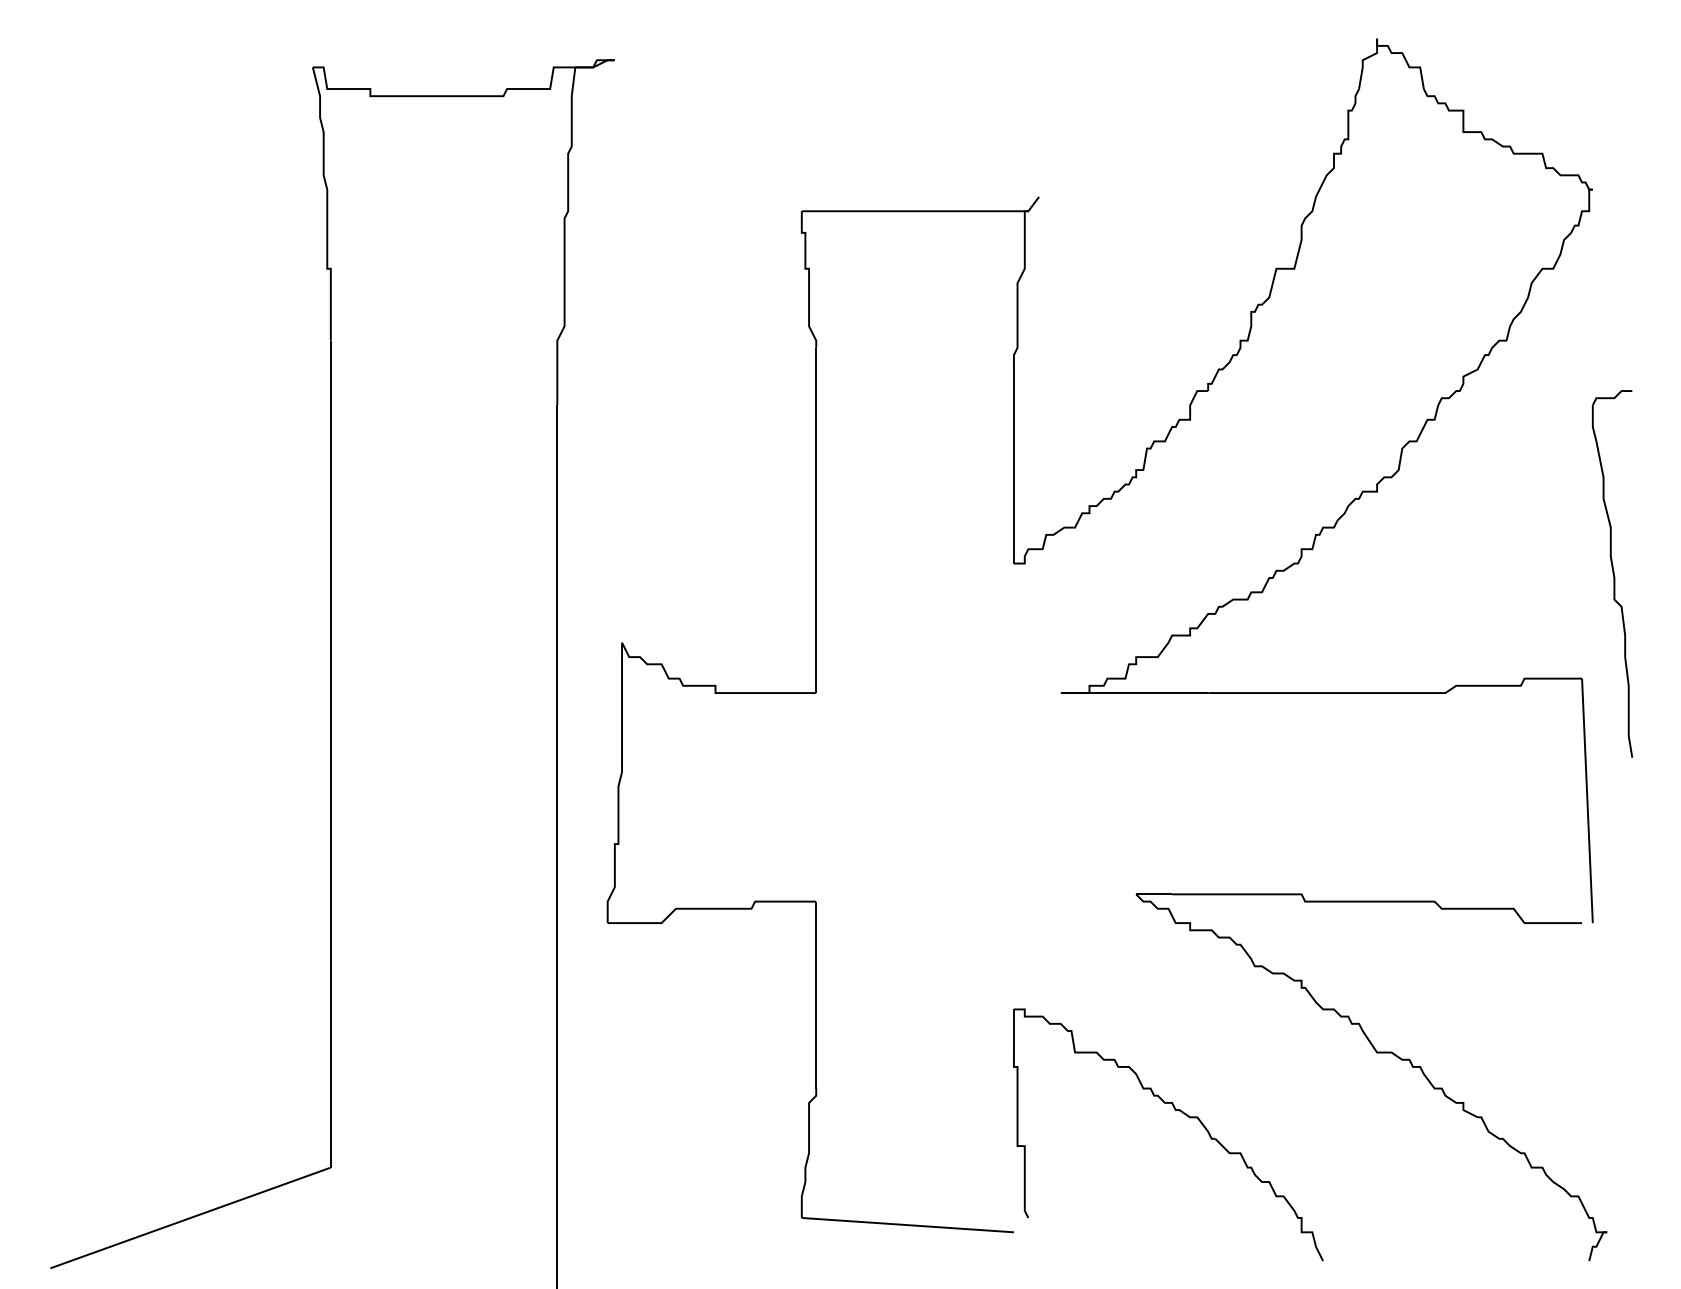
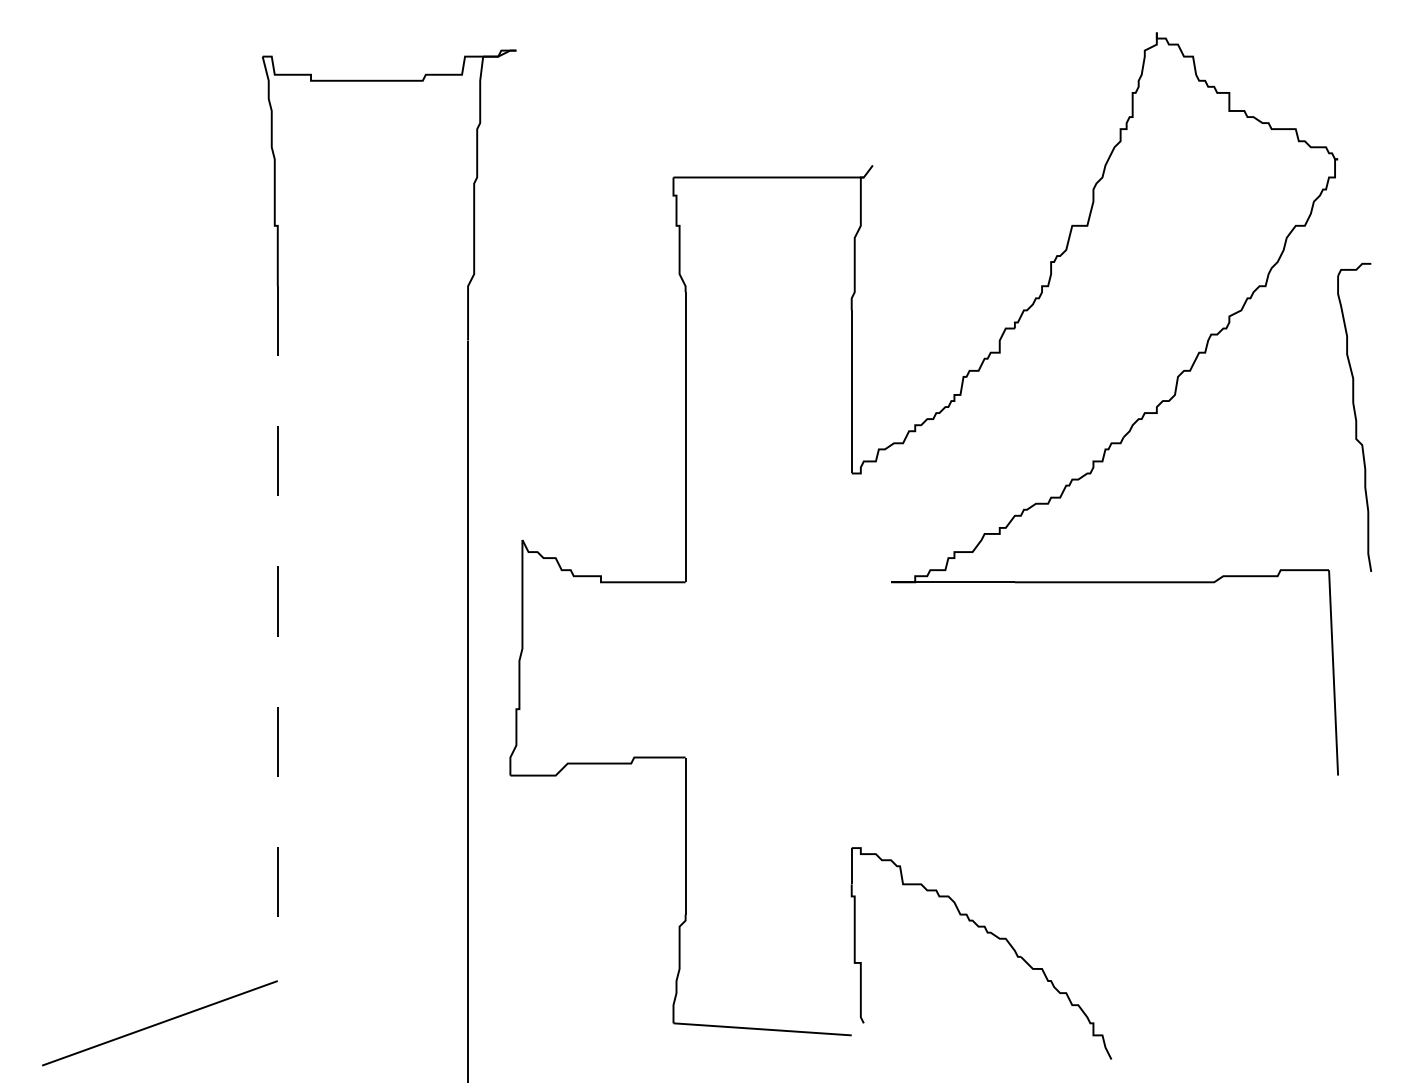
part: (1612, 573) -> (1354, 417), moved
line: (330, 754) -> (277, 633), solid -> dashed
part: (1376, 1053) -> (1156, 885), removed

